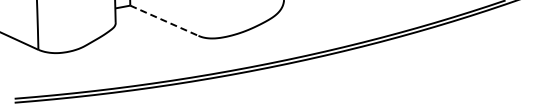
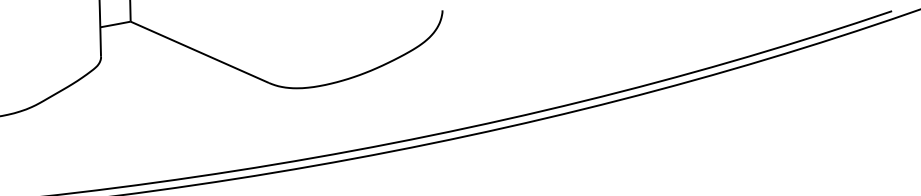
line: (162, 20) -> (196, 51), dashed -> solid

